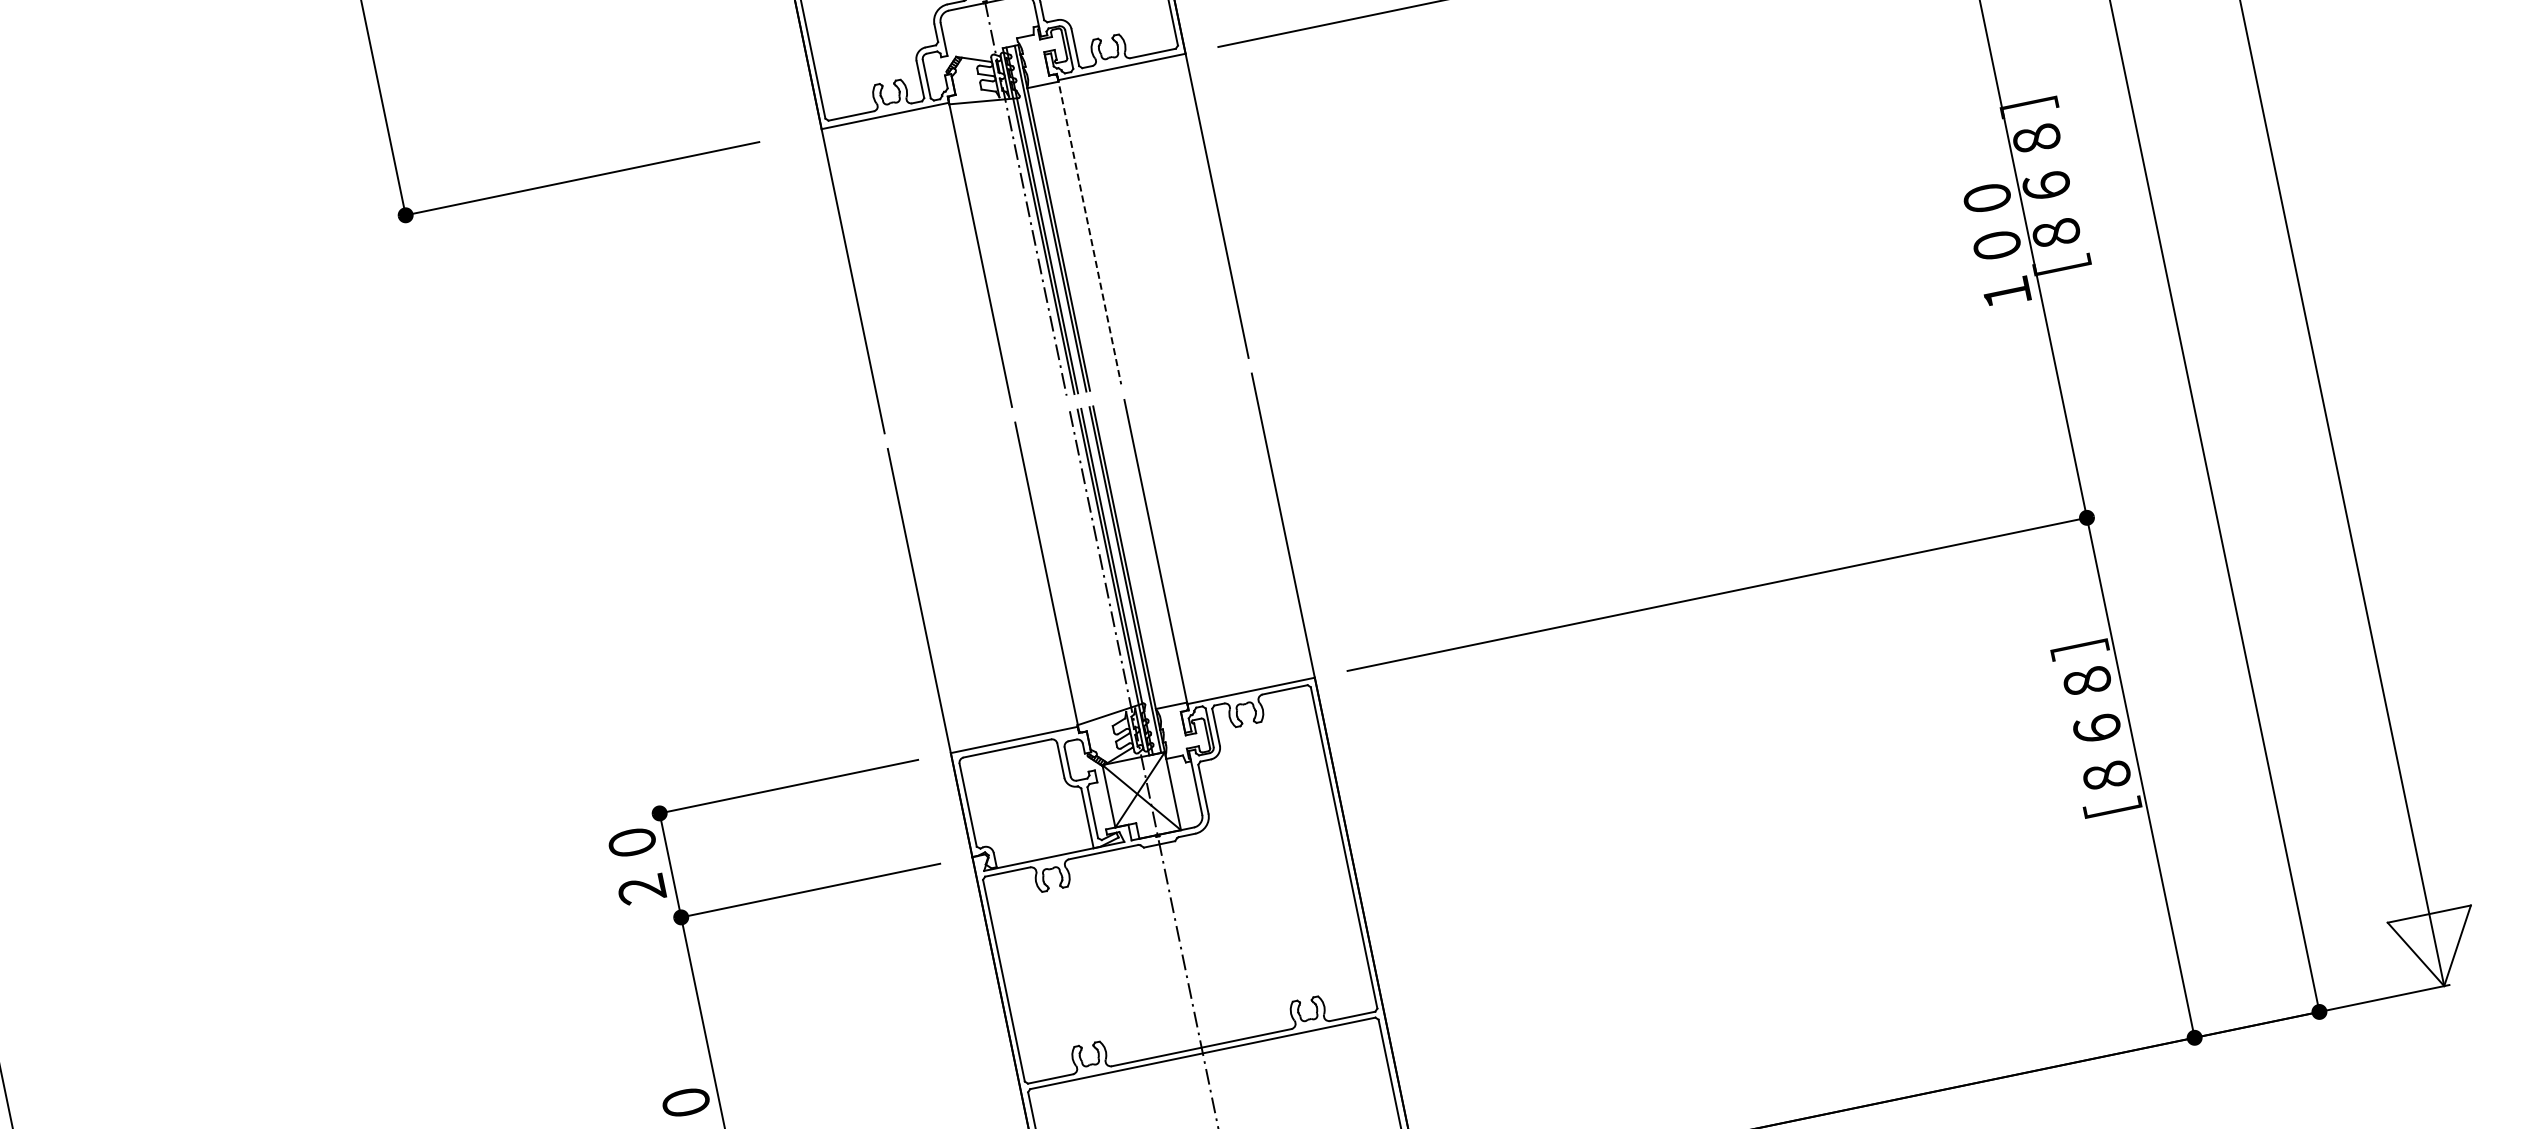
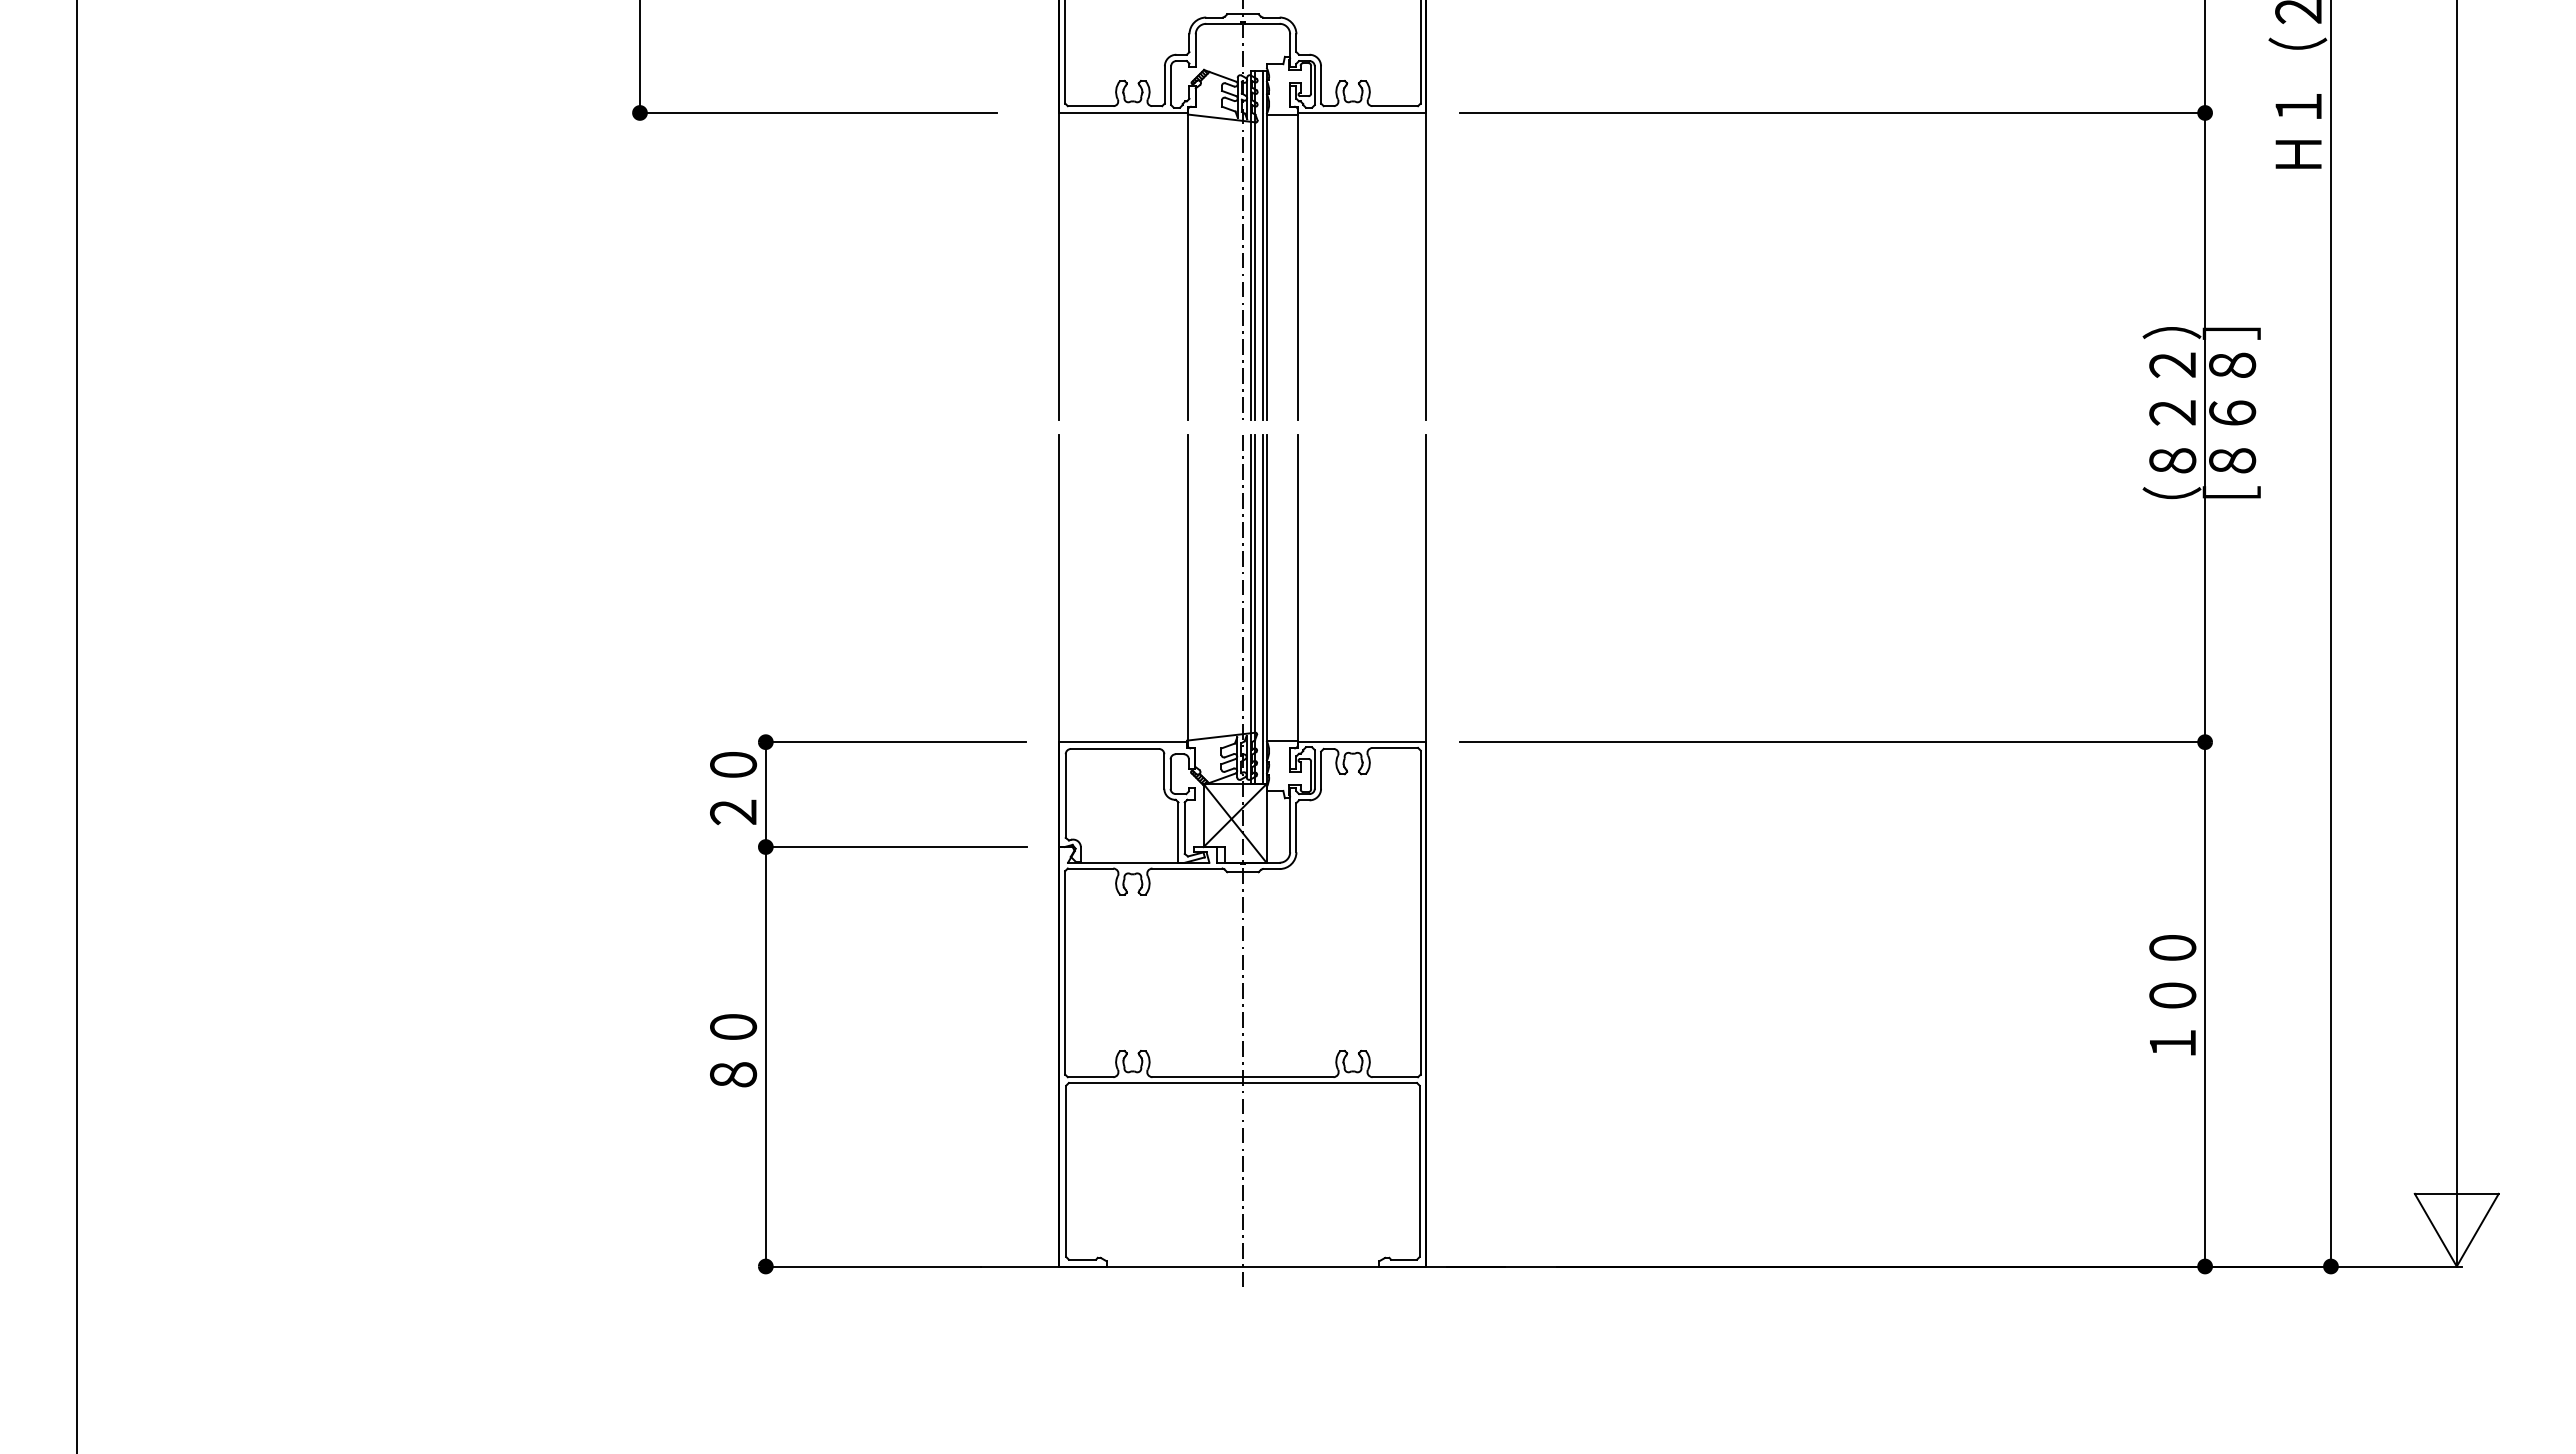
text: (1988, 208) -> (2171, 423), １００ -> （８２２）
line: (1089, 229) -> (1298, 263), dashed -> solid
text: (2098, 739) -> (2171, 958), ［８６８］ -> １００

